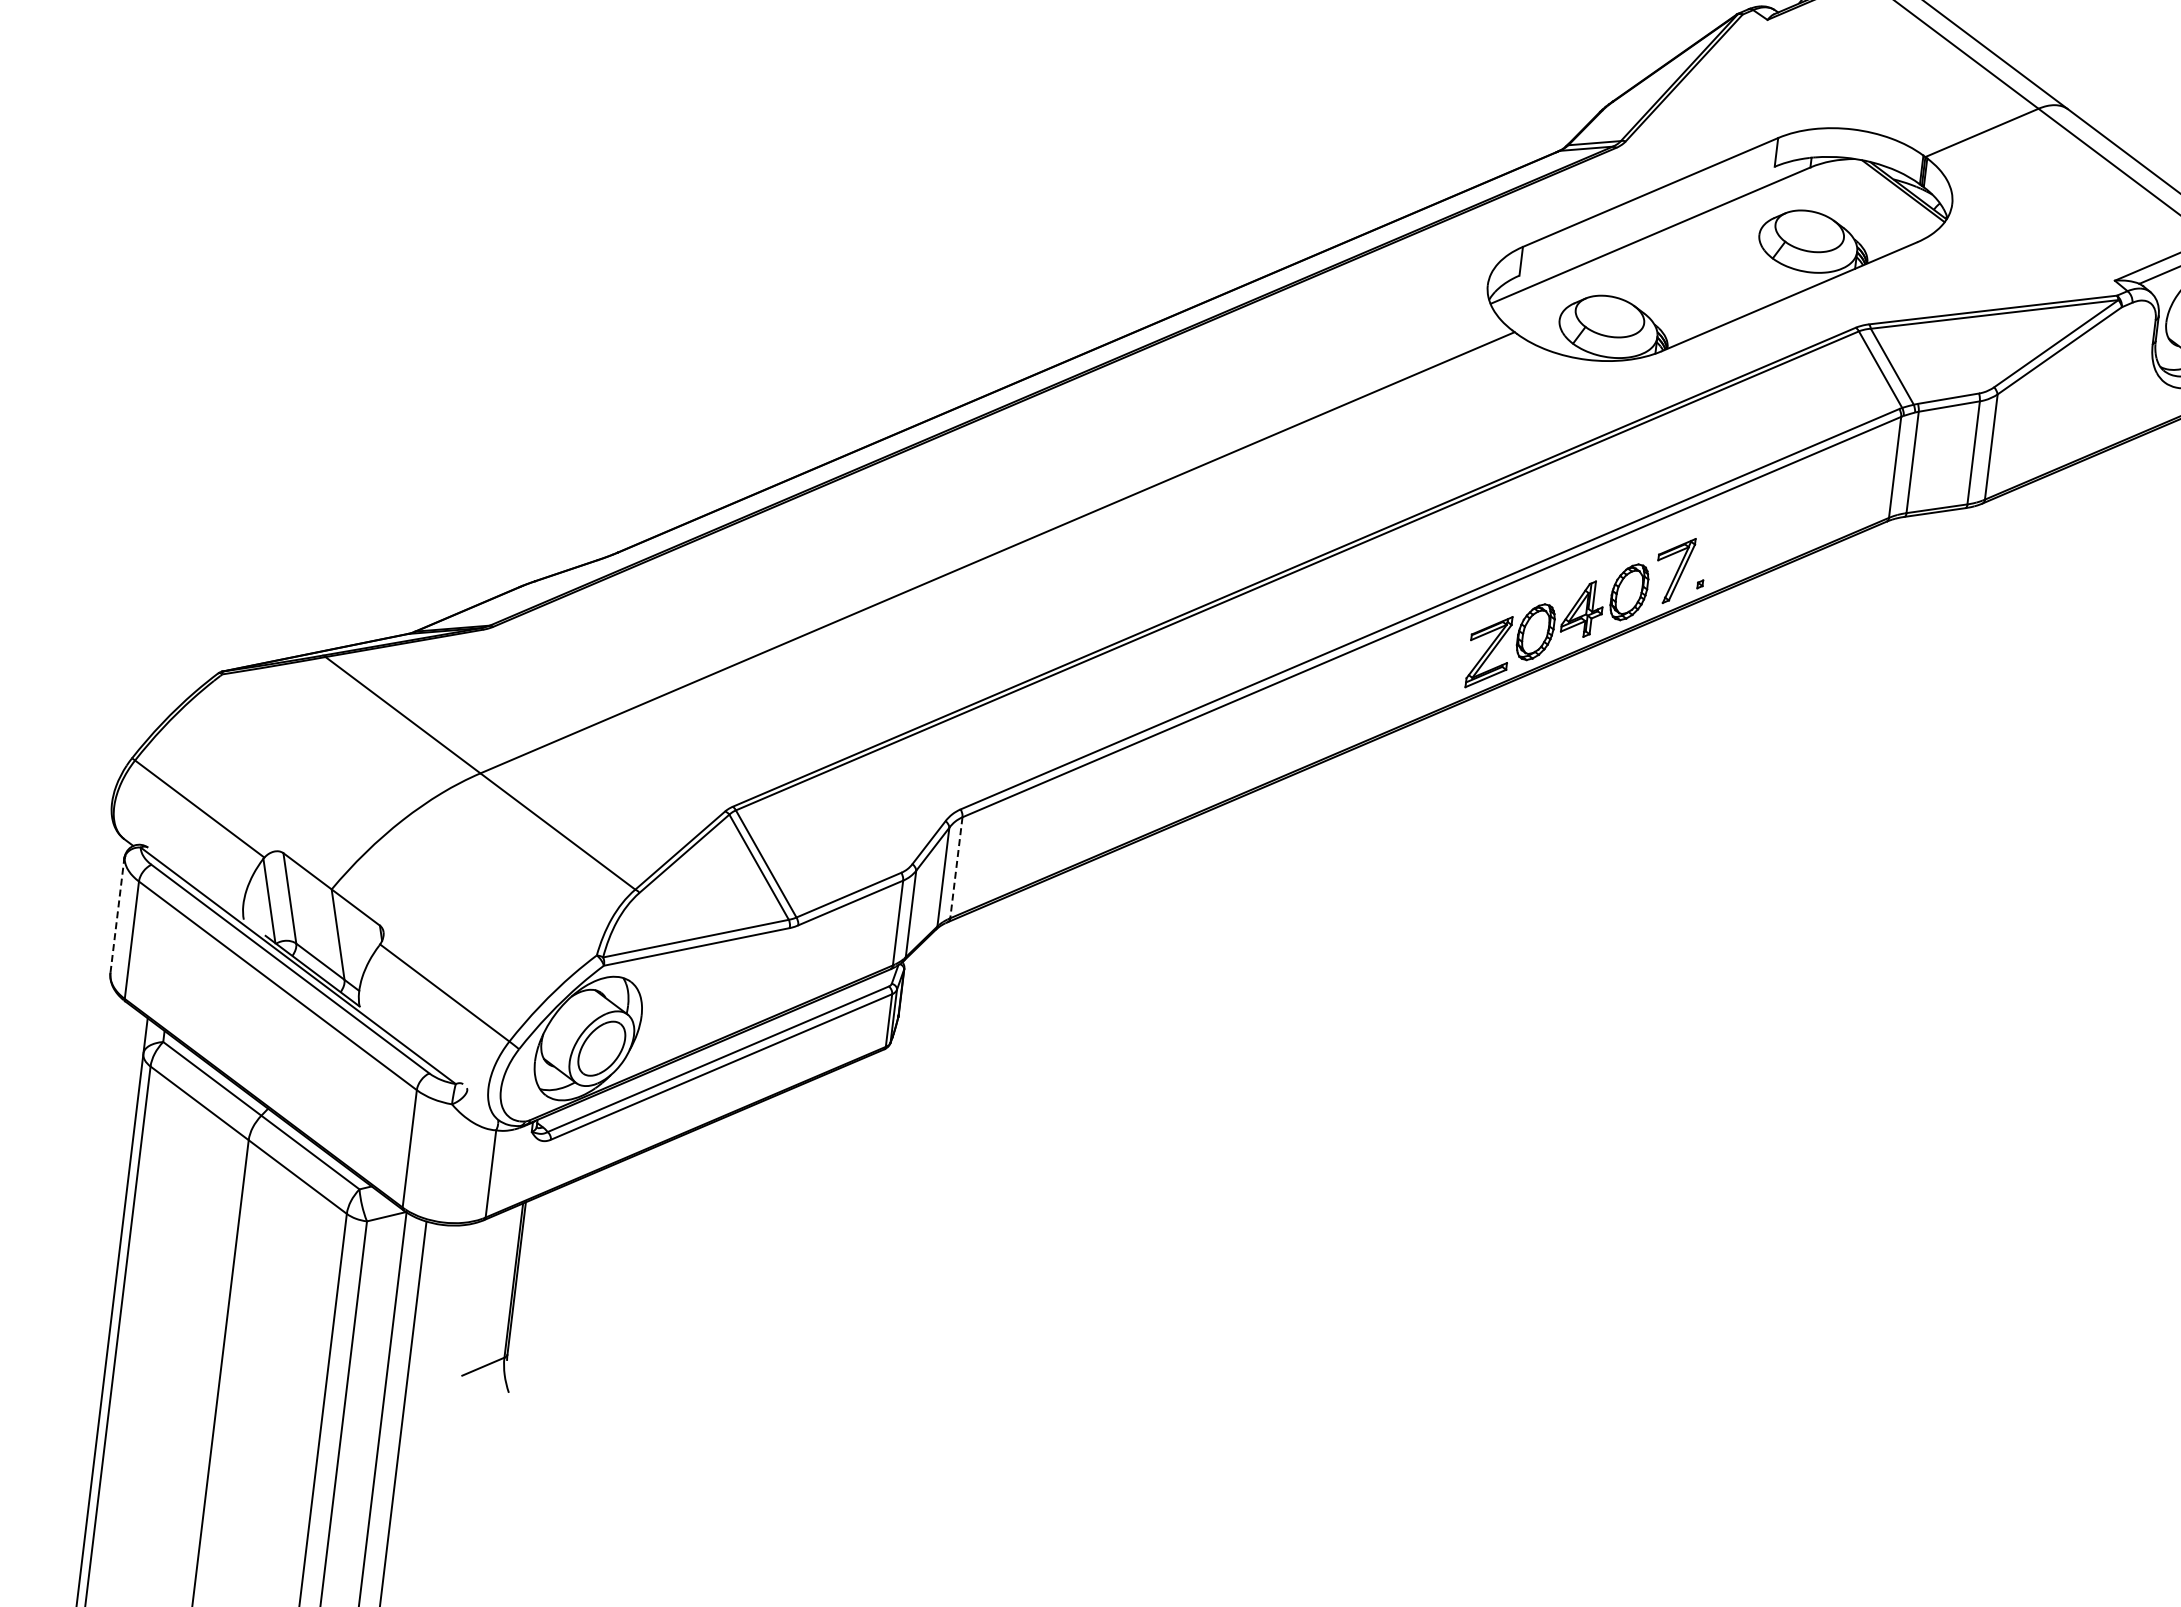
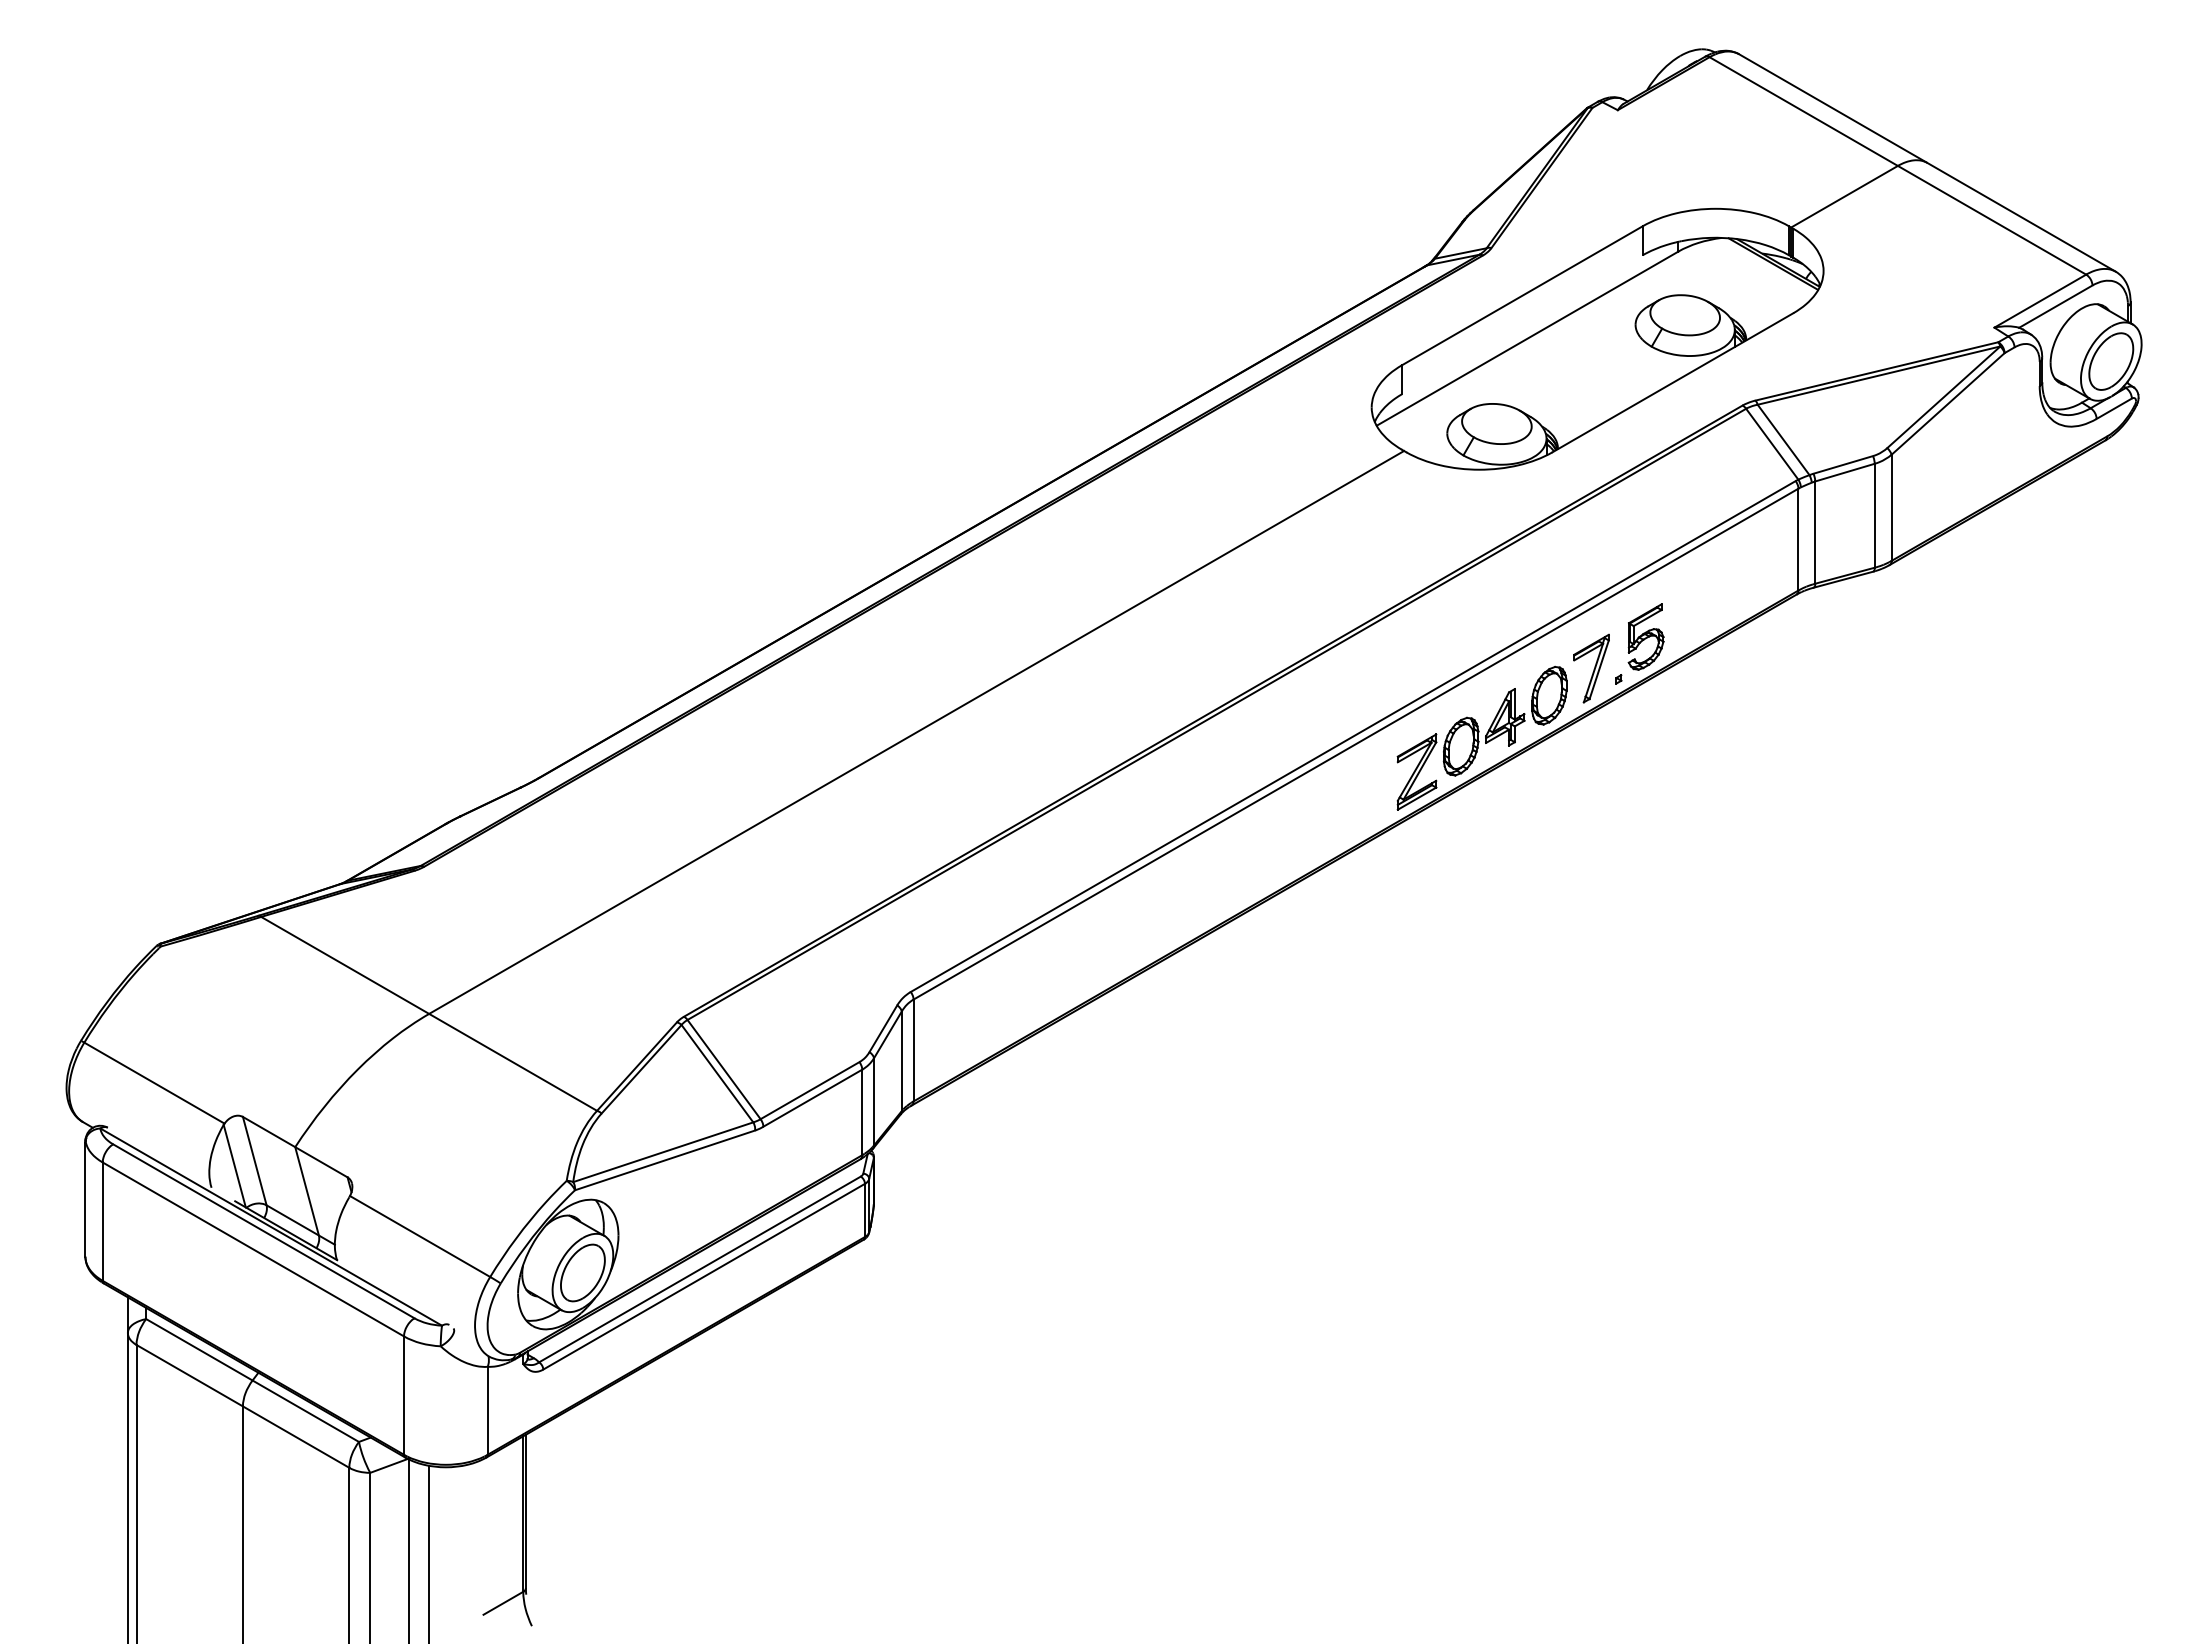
part: (1731, 545) -> (1645, 636), added
line: (956, 867) -> (913, 1050), dashed -> solid
line: (117, 916) -> (85, 1199), dashed -> solid

